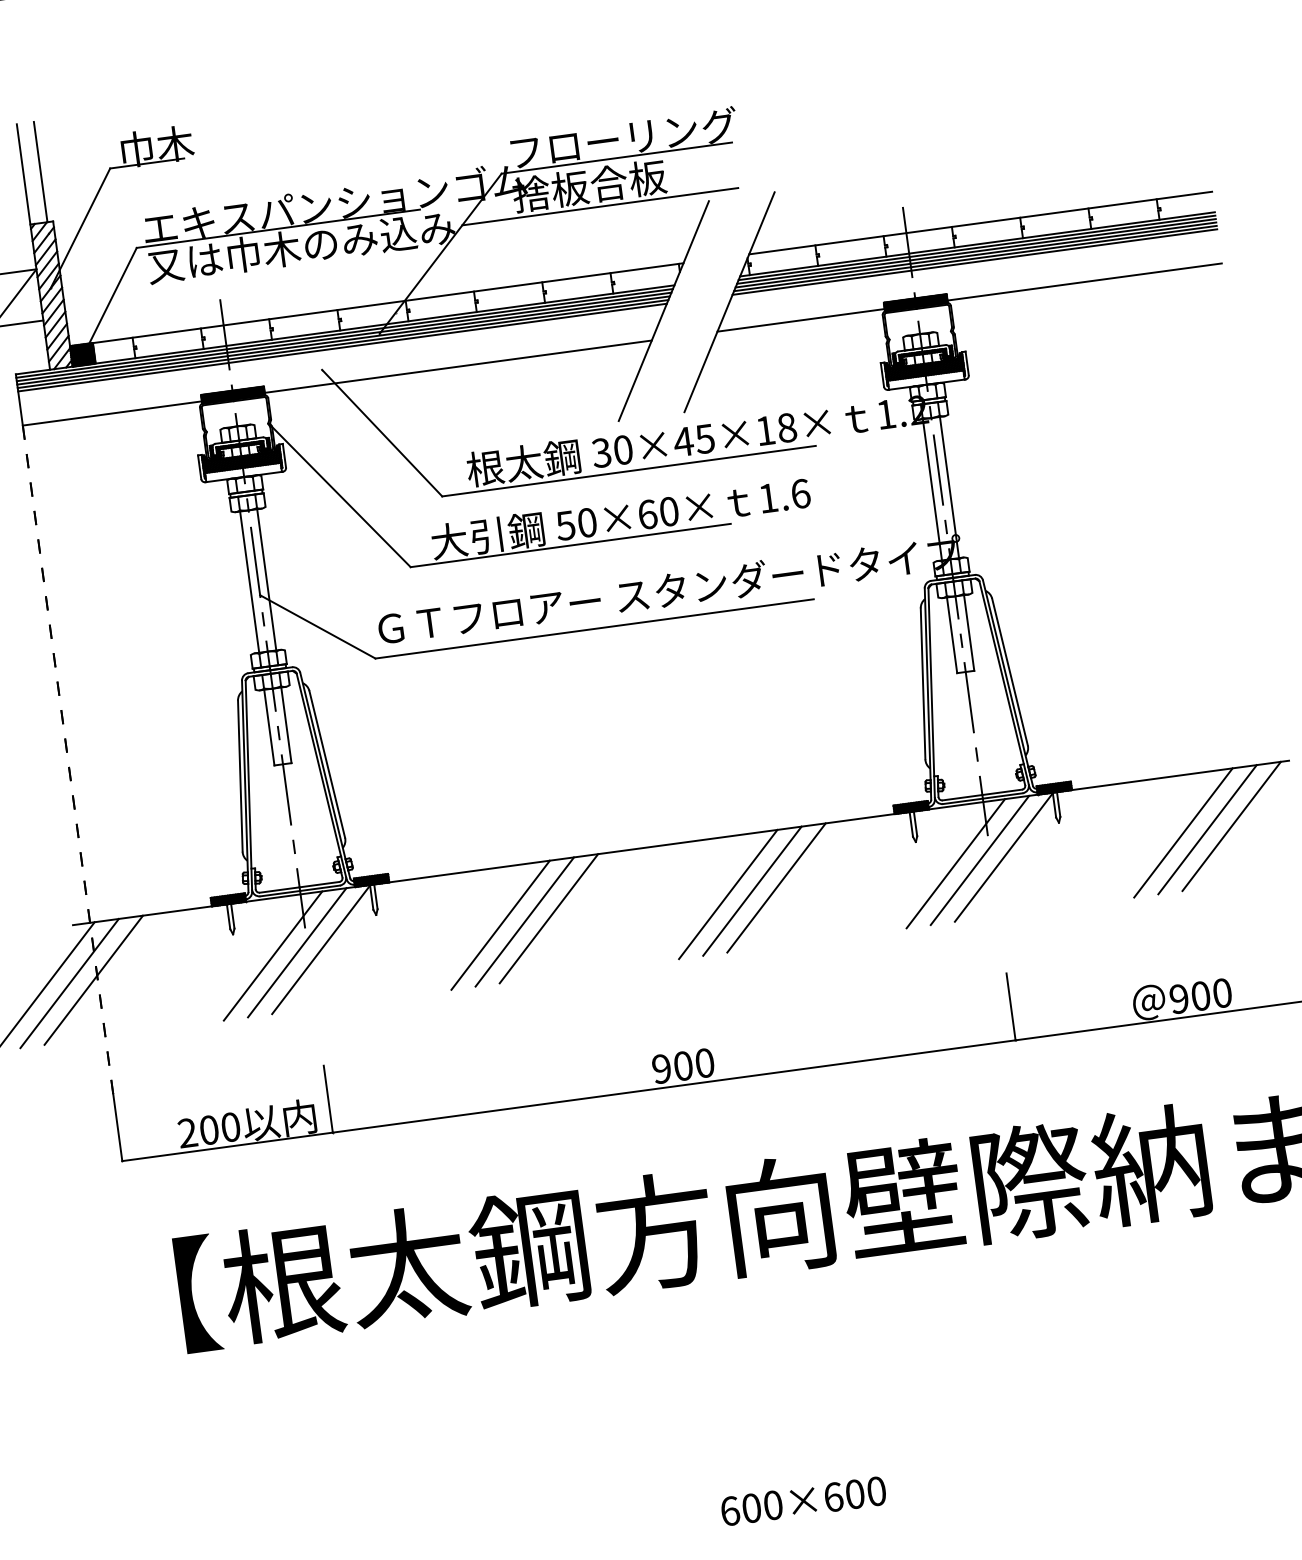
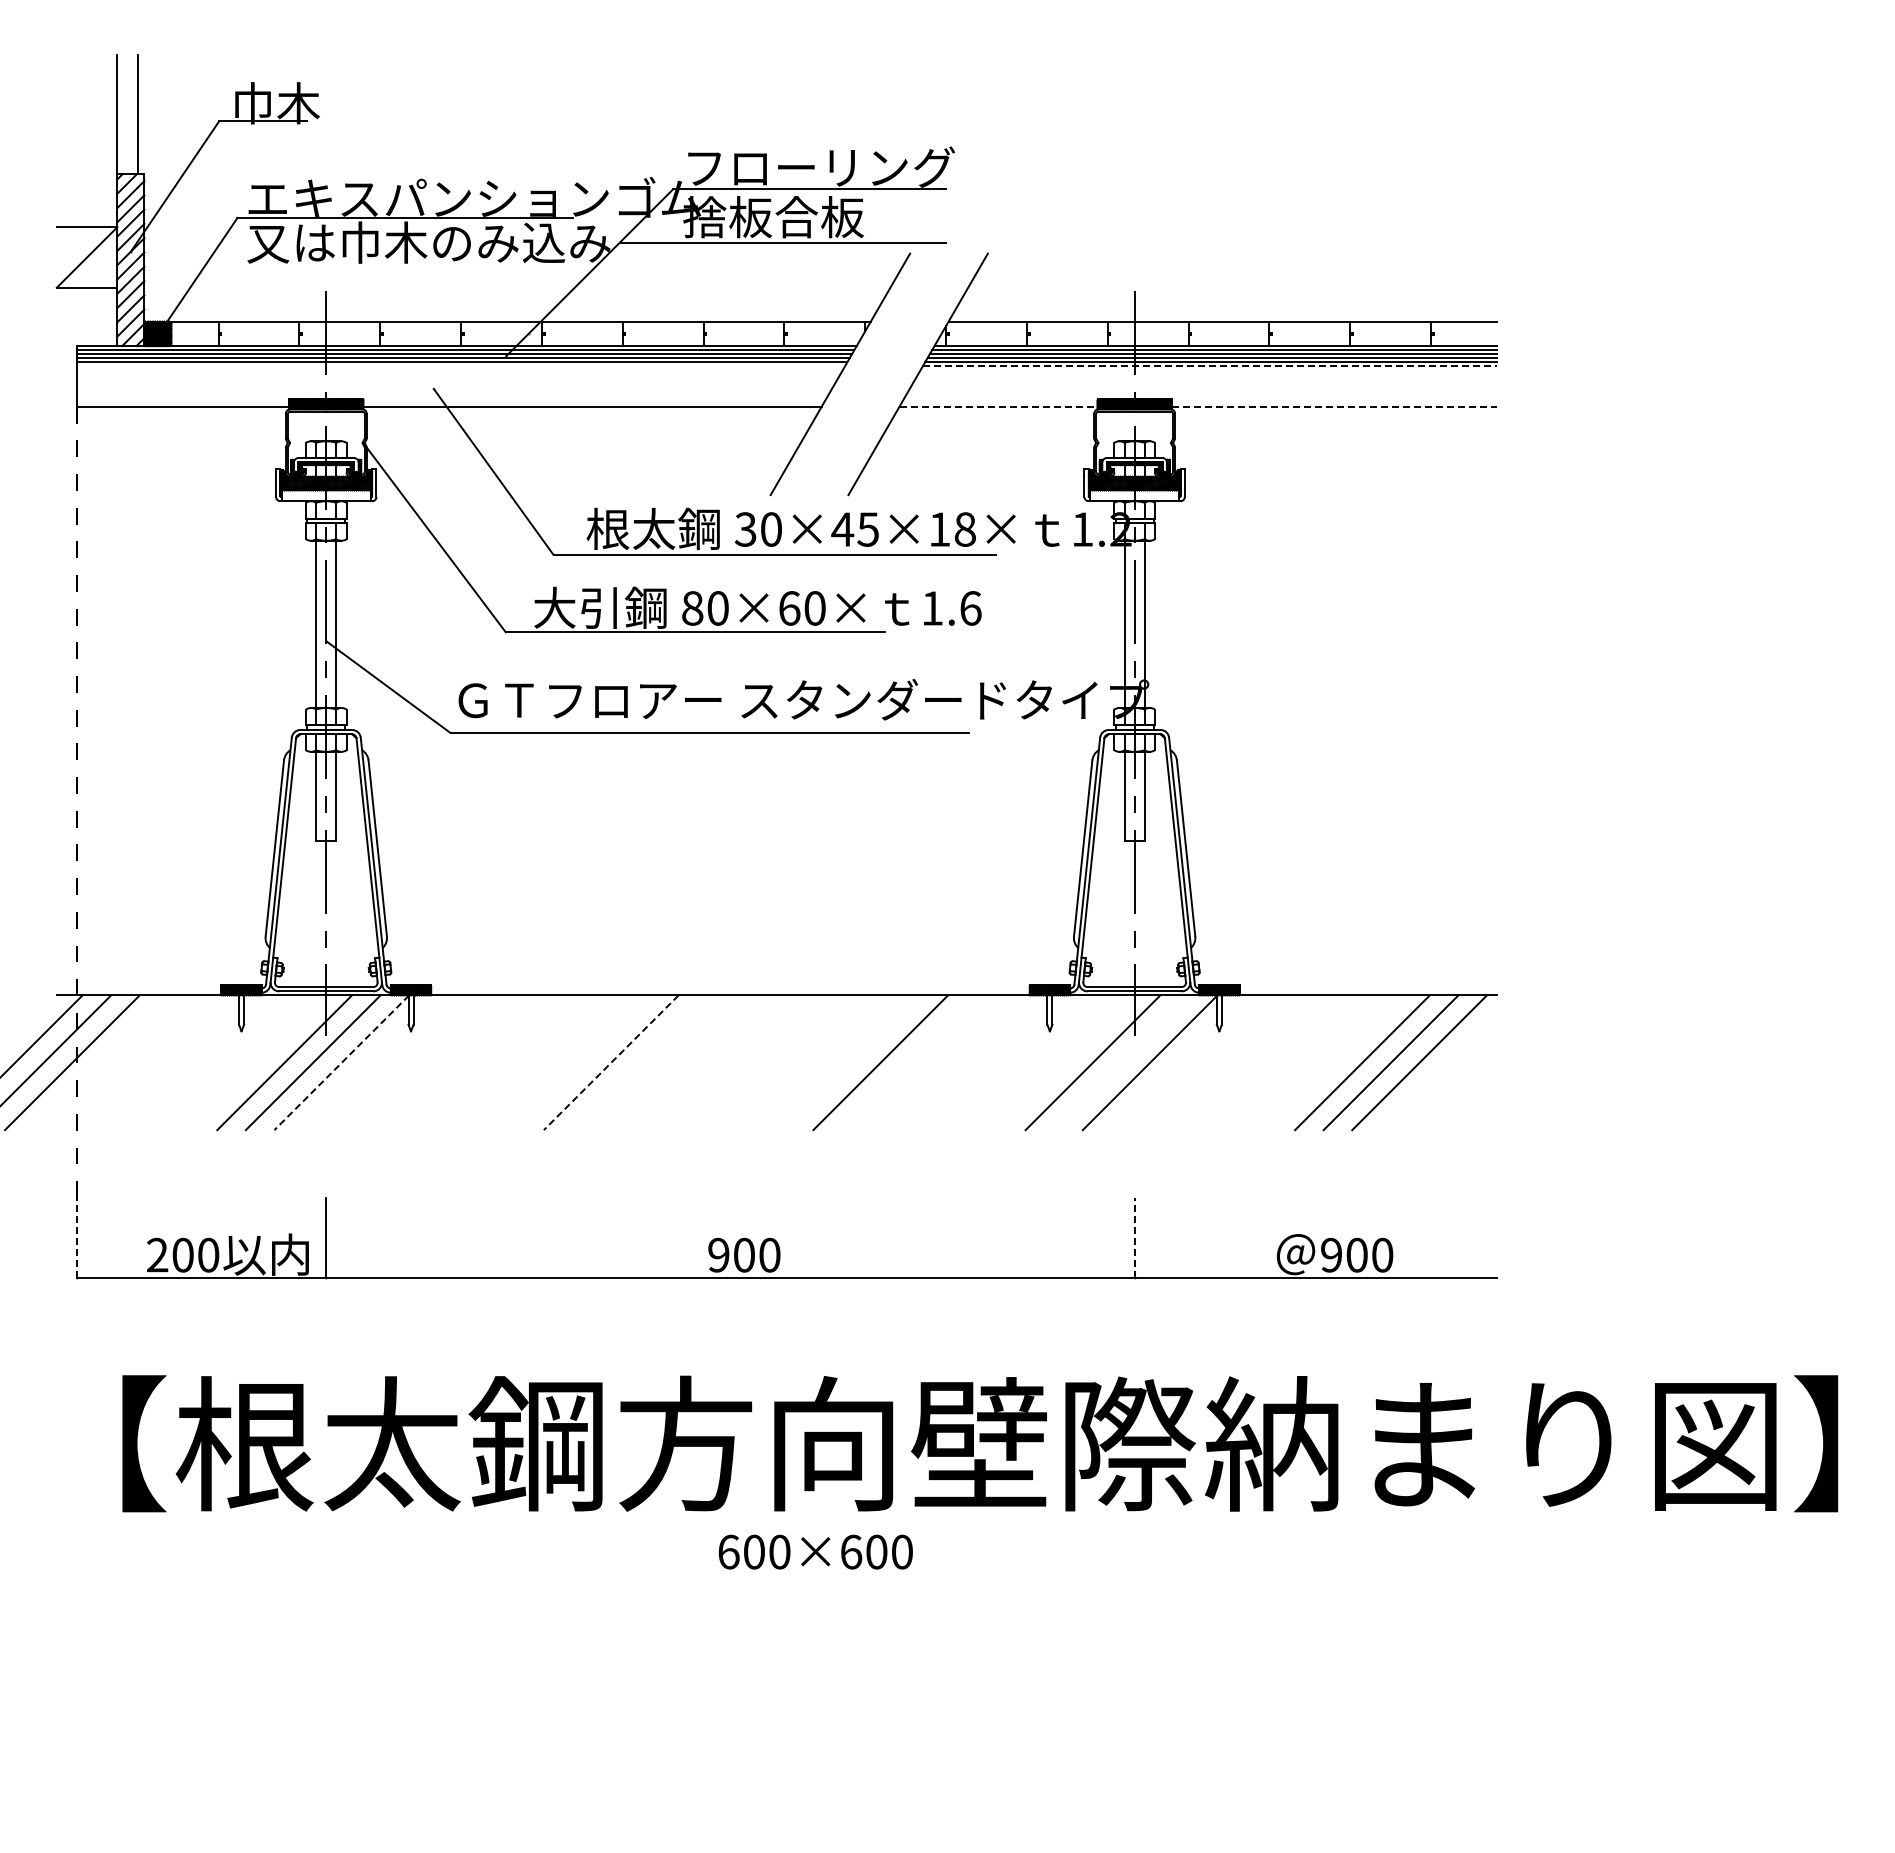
line: (974, 262) -> (1209, 366), solid -> dashed
line: (1084, 281) -> (1334, 406), solid -> dashed
line: (801, 320) -> (999, 406), solid -> dashed
line: (342, 347) -> (461, 366), removed
text: (565, 525) -> (692, 608), 50×60× -> 80×60×
line: (979, 860) -> (1121, 1062), removed
line: (751, 891) -> (851, 1062), removed
line: (728, 894) -> (823, 1062), removed
line: (548, 919) -> (610, 1063), solid -> dashed
line: (524, 921) -> (582, 1062), removed
line: (500, 925) -> (553, 1062), removed
line: (321, 950) -> (341, 1063), solid -> dashed
line: (1010, 1006) -> (1134, 1237), solid -> dashed
line: (118, 1127) -> (77, 1237), solid -> dashed
text: (803, 1500) -> (815, 1551), moved

